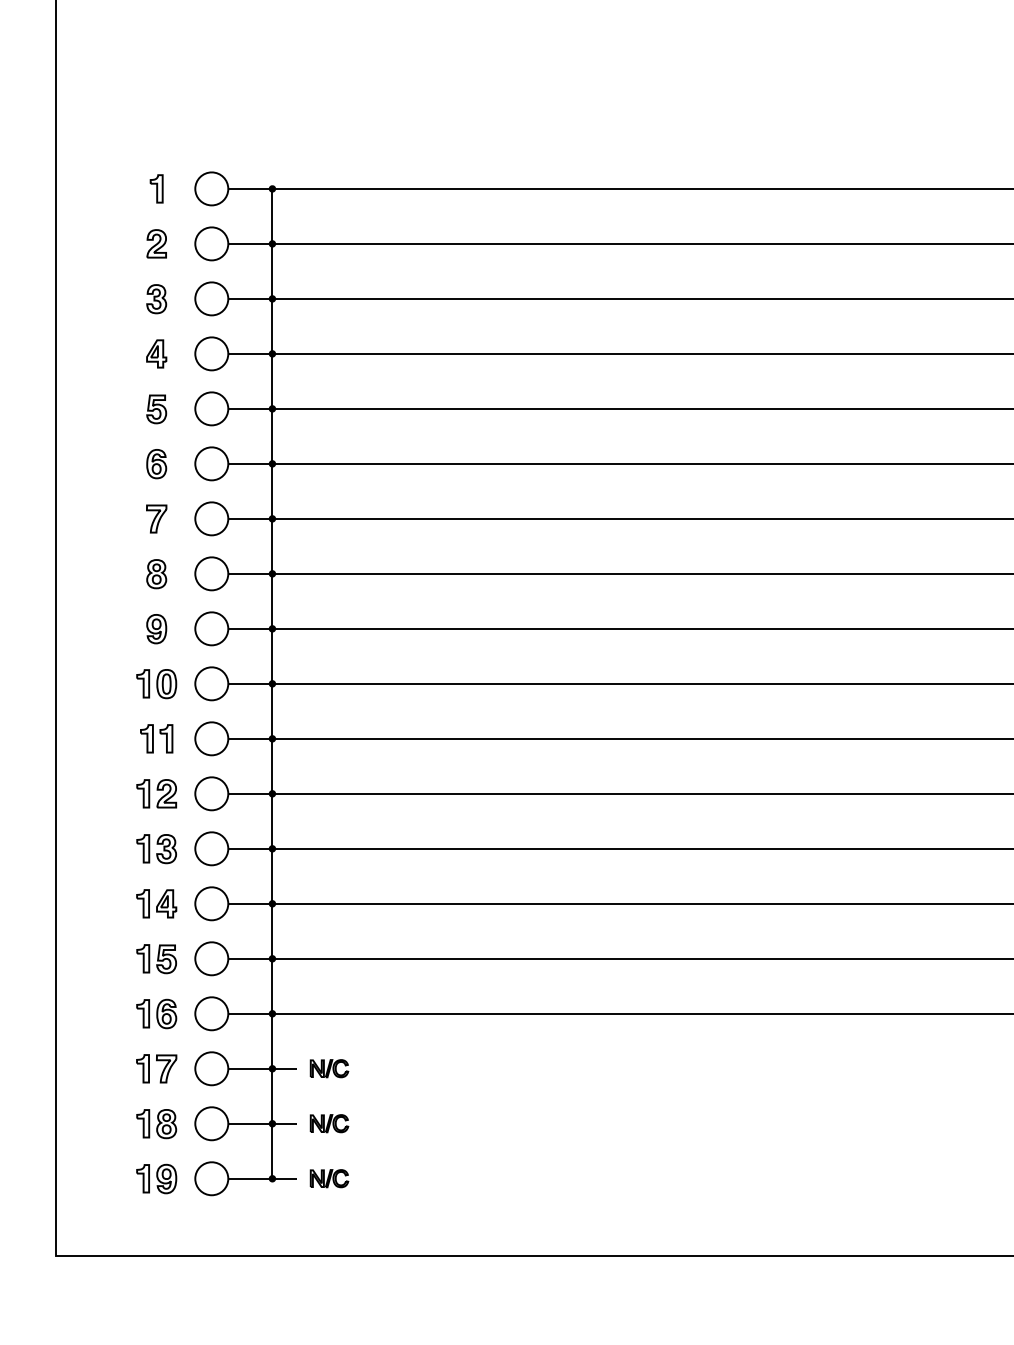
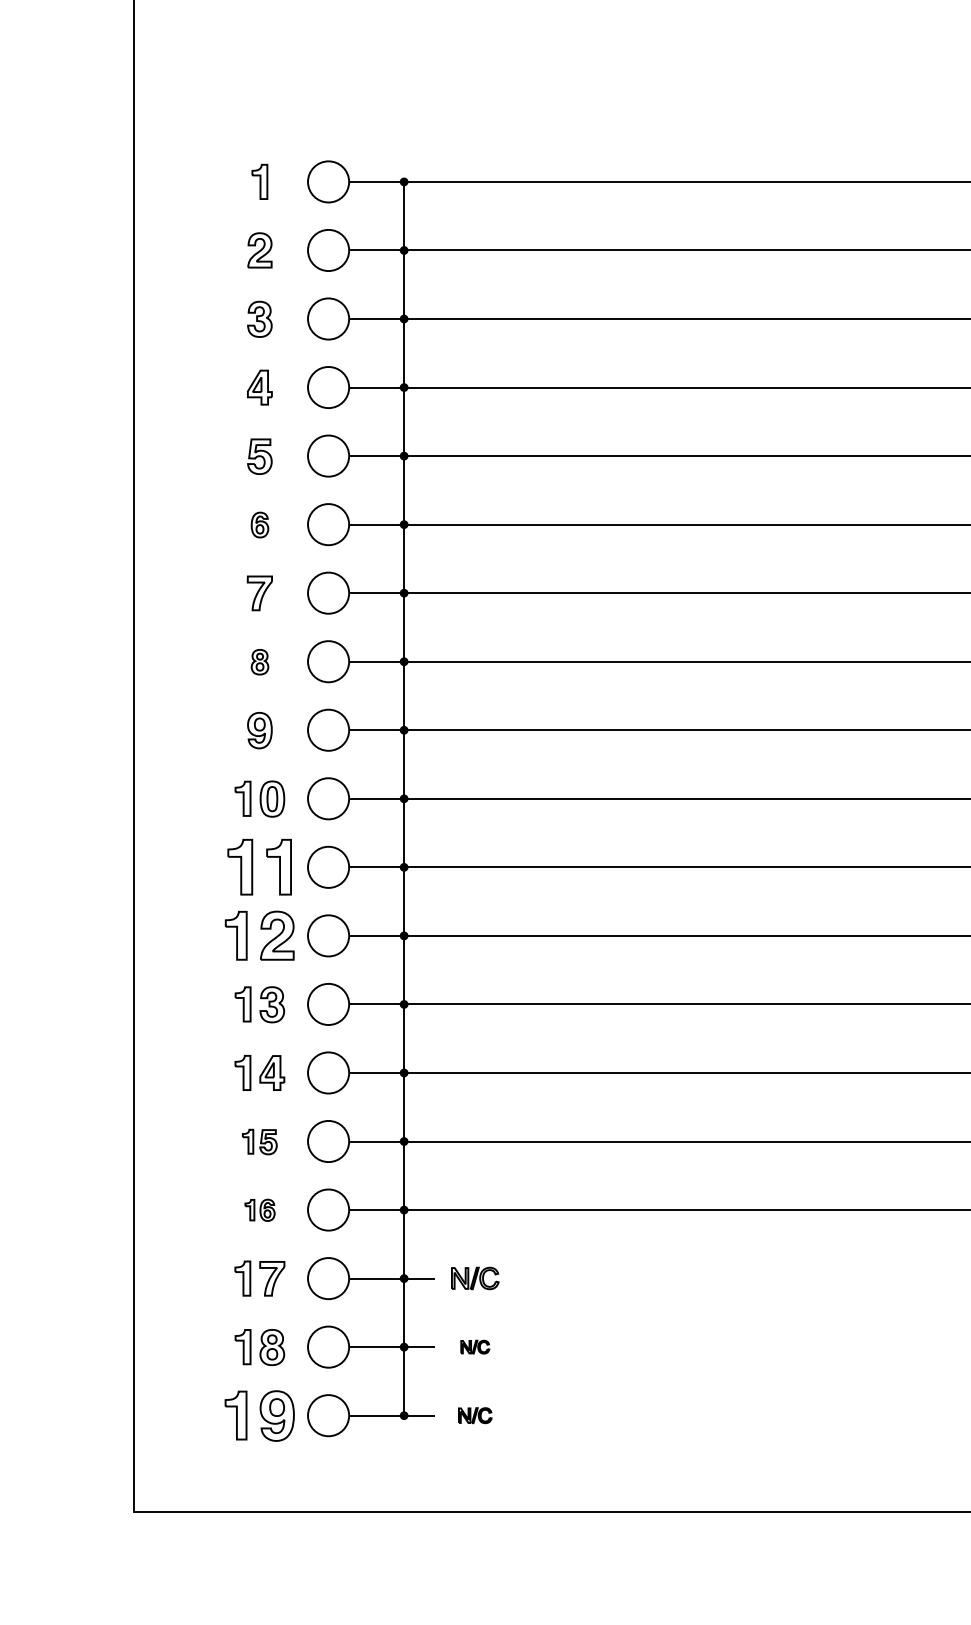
part: (156, 464) -> (259, 525), size x0.7
part: (156, 574) -> (259, 662), size x0.7
part: (156, 738) -> (259, 866), size x1.6
part: (156, 793) -> (259, 935), size x1.4
part: (156, 959) -> (259, 1142), size x0.7
part: (156, 1013) -> (259, 1209), size x0.6
part: (329, 1123) -> (475, 1346), size x0.6
part: (156, 1178) -> (259, 1415), size x1.4
part: (329, 1178) -> (475, 1415), size x0.7

